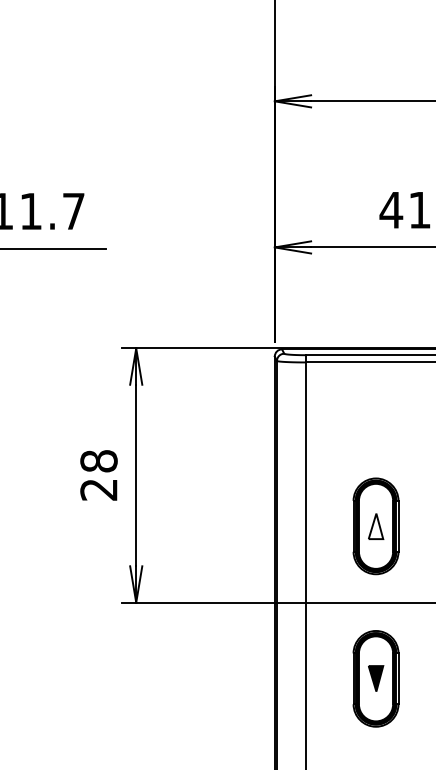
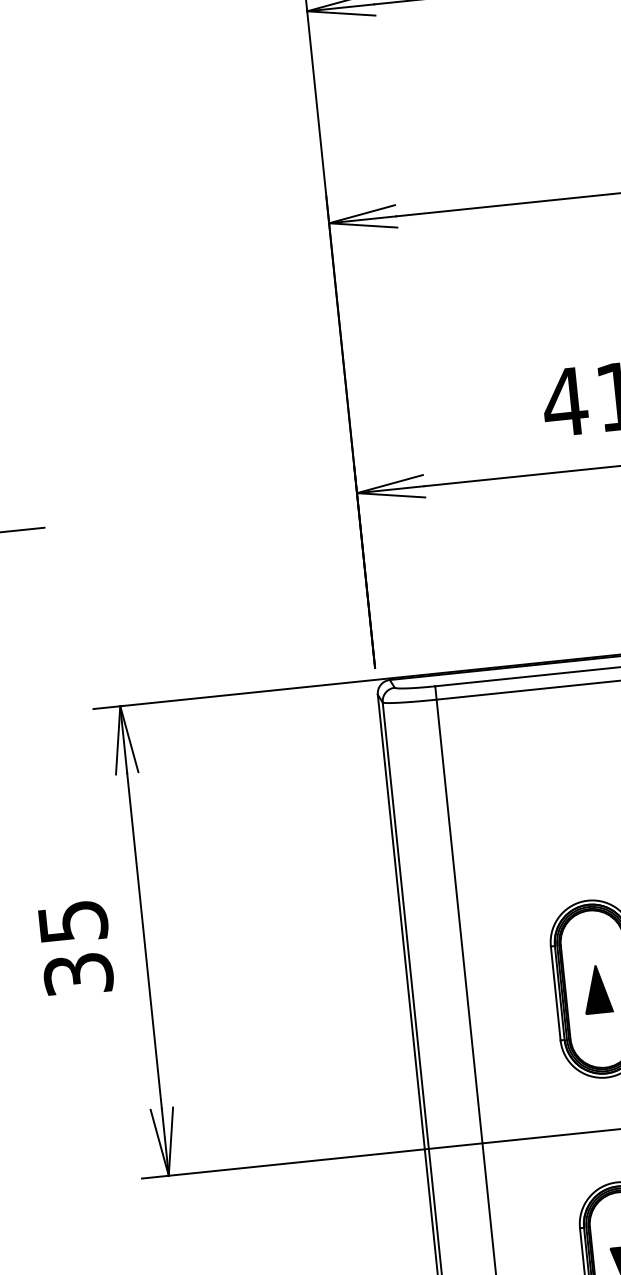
text: (98, 475) -> (74, 948), 28 -> 35
fill: (375, 526) -> (596, 989), added

